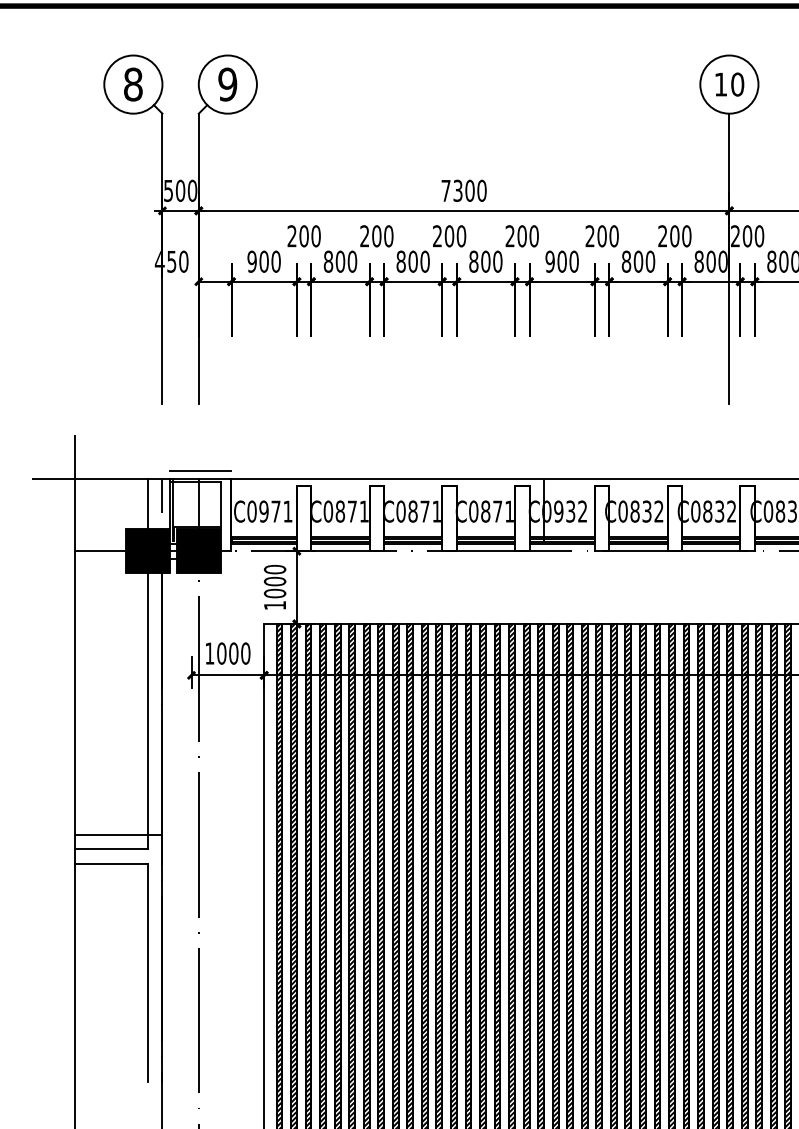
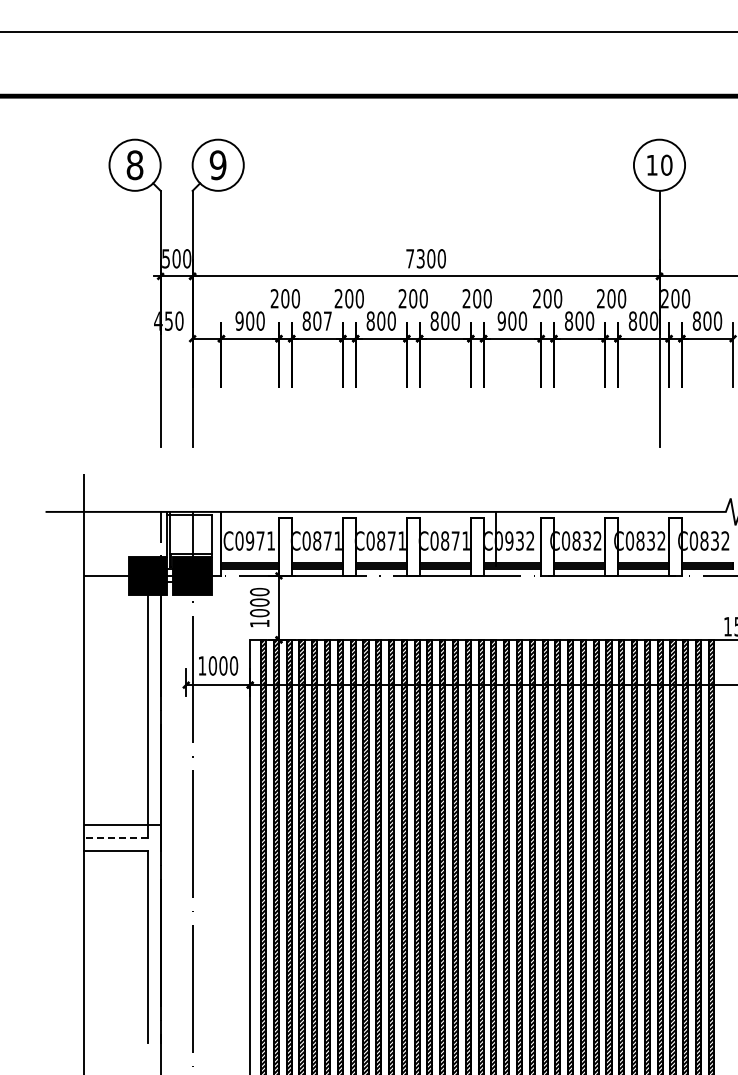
text: (352, 260) -> (327, 320), 800 -> 807
line: (200, 471) -> (194, 505), removed
line: (147, 503) -> (147, 533), removed
line: (111, 849) -> (115, 838), solid -> dashed

